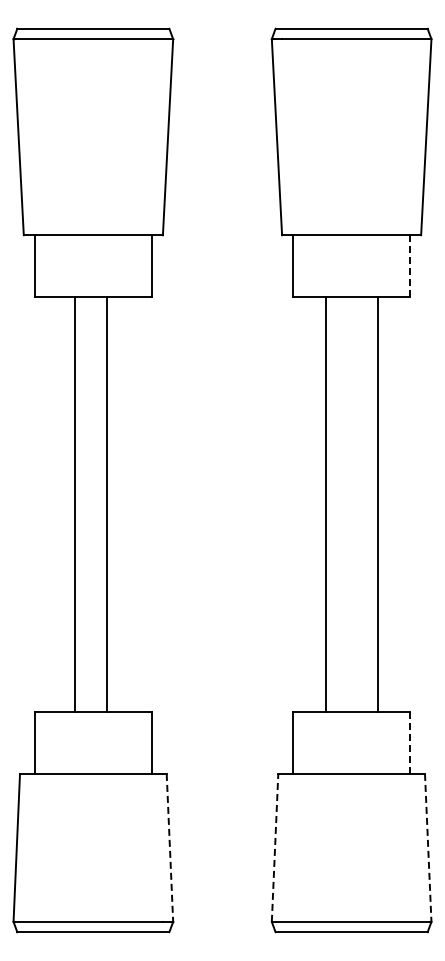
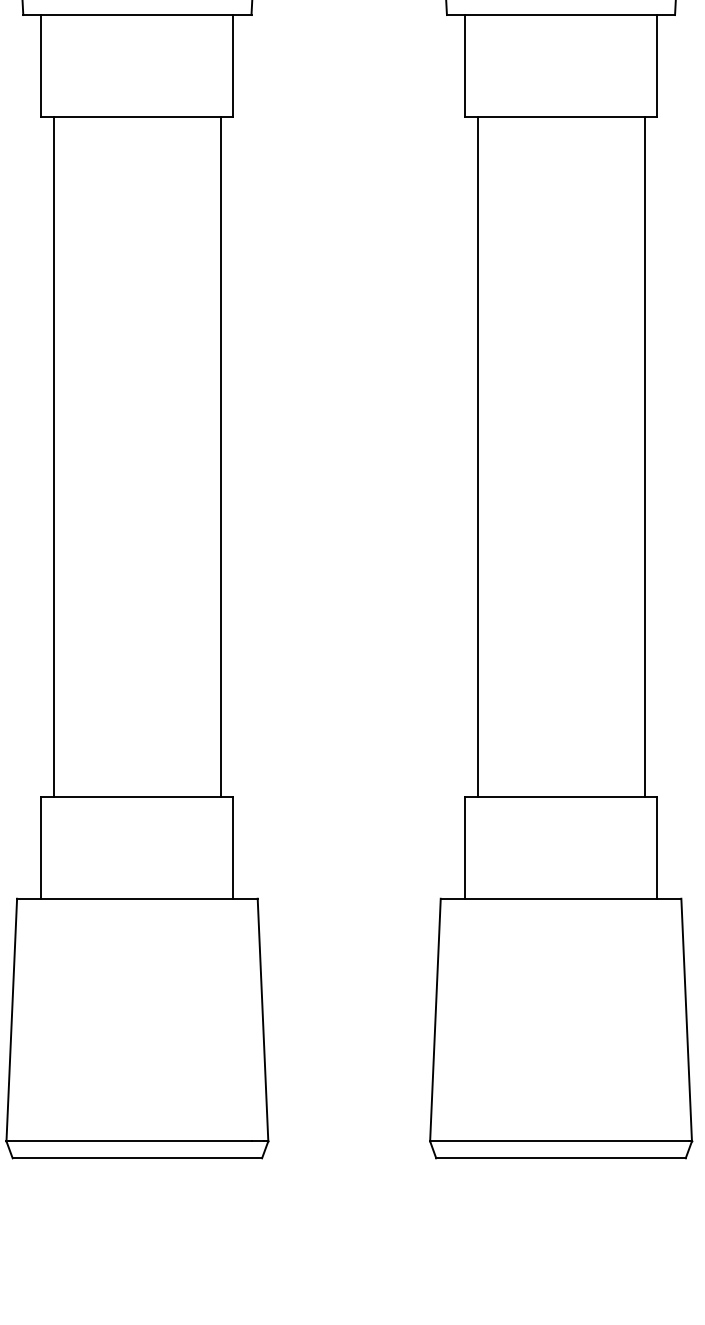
line: (410, 266) -> (657, 66), dashed -> solid
line: (75, 504) -> (53, 456), moved
line: (107, 504) -> (221, 456), moved
line: (325, 504) -> (477, 456), moved
line: (377, 504) -> (644, 456), moved
line: (410, 742) -> (657, 847), dashed -> solid
line: (275, 847) -> (436, 1019), dashed -> solid
line: (169, 848) -> (262, 1021), dashed -> solid
line: (428, 848) -> (687, 1021), dashed -> solid

